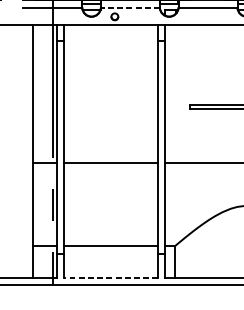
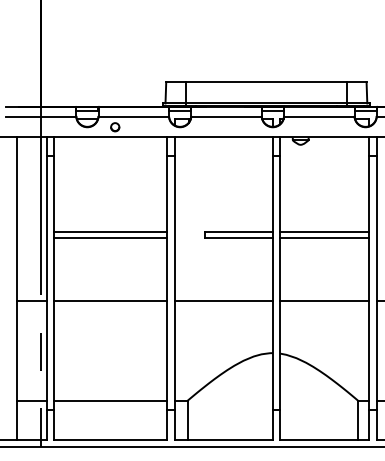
line: (130, 7) -> (133, 116), dashed -> solid
line: (110, 104) -> (110, 232), added
line: (110, 109) -> (110, 237), added
line: (110, 278) -> (110, 439), dashed -> solid

